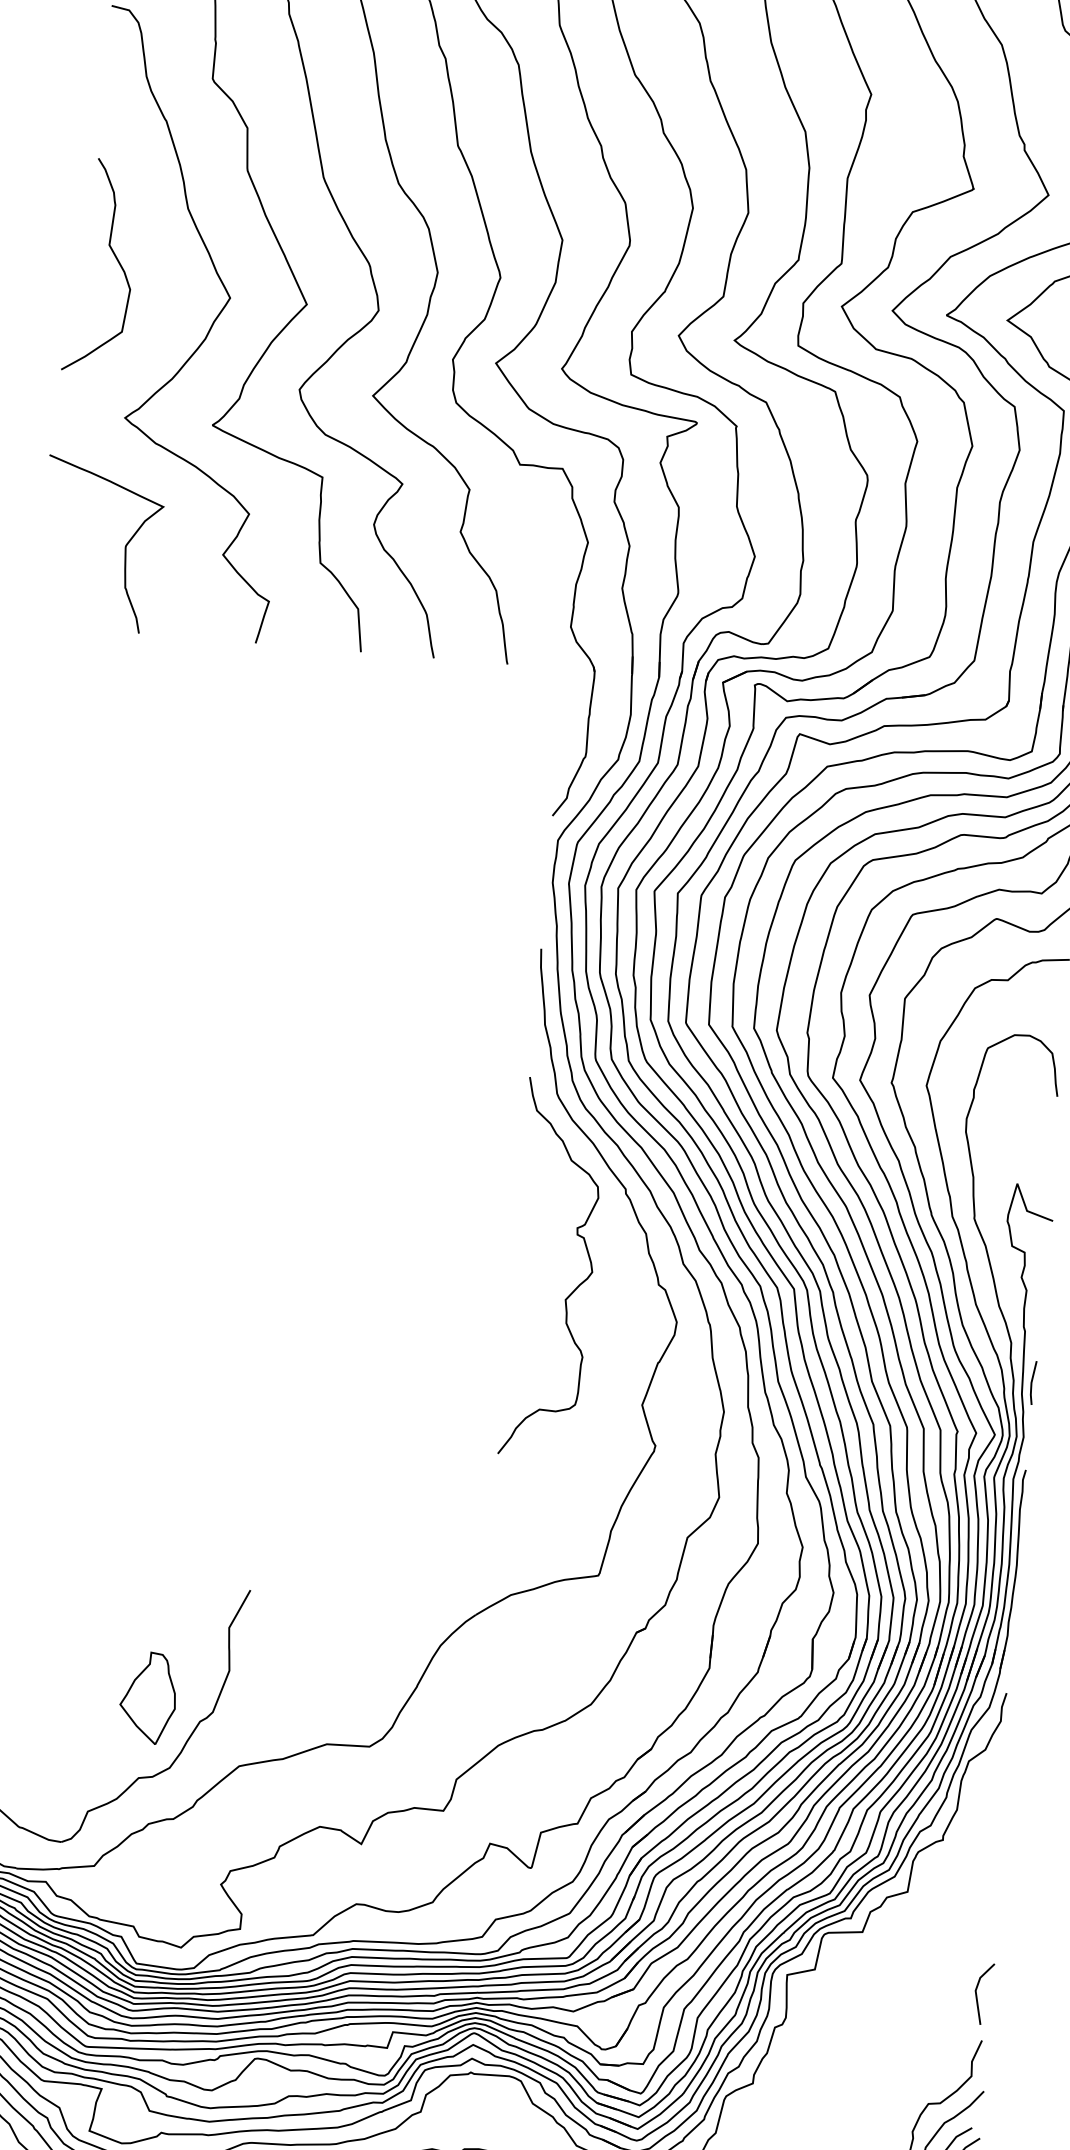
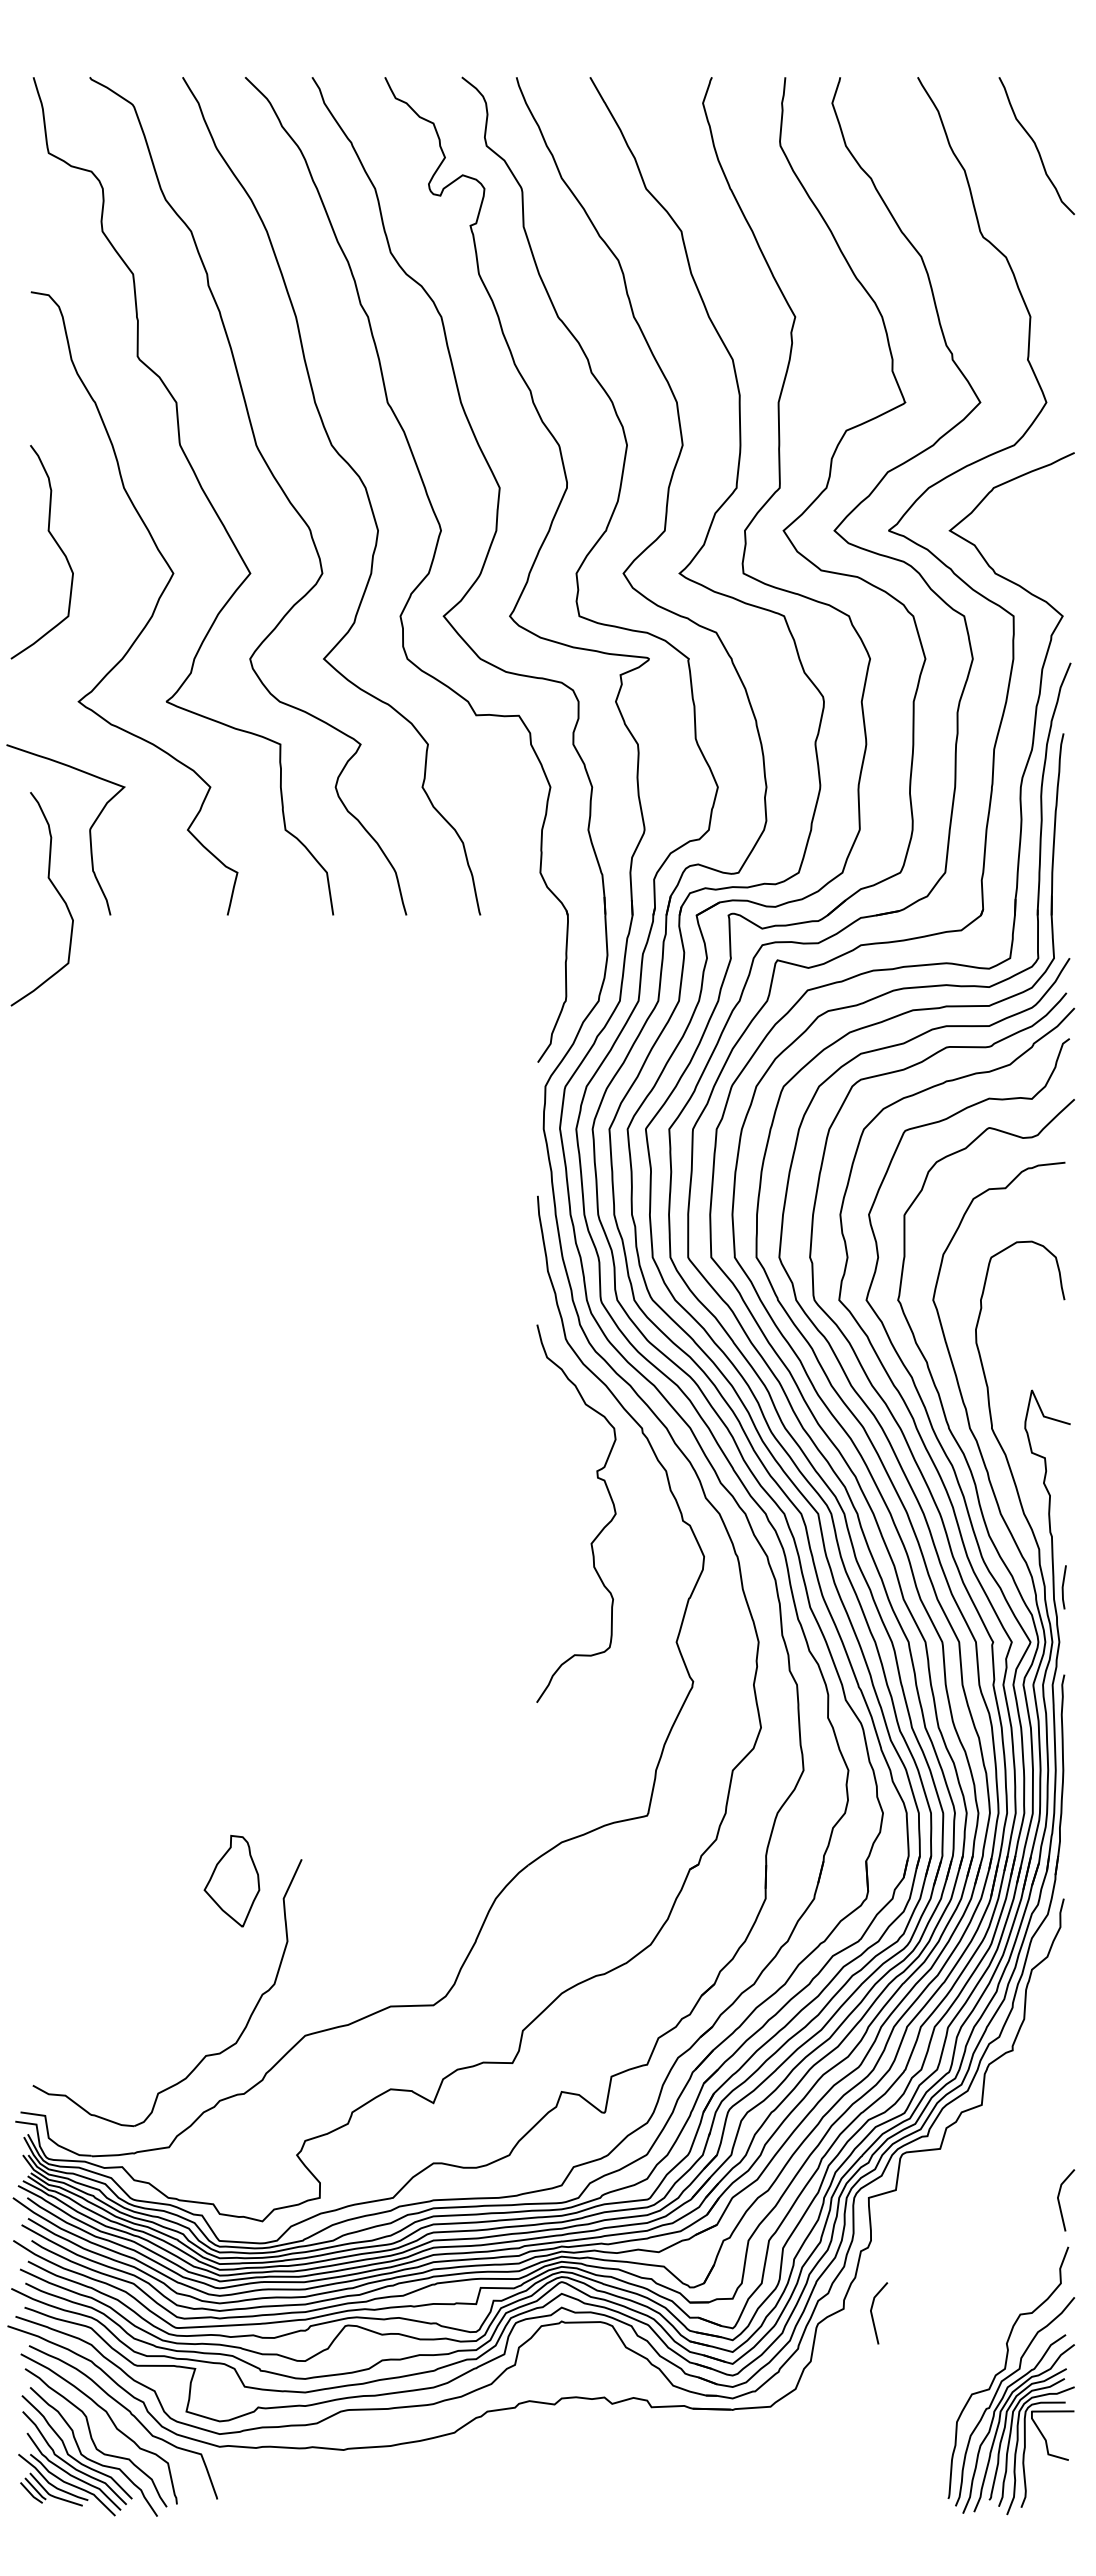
curve: (87, 605) -> (56, 891), added
part: (147, 1697) -> (231, 1880), moved
line: (781, 2093) -> (873, 2316), added

